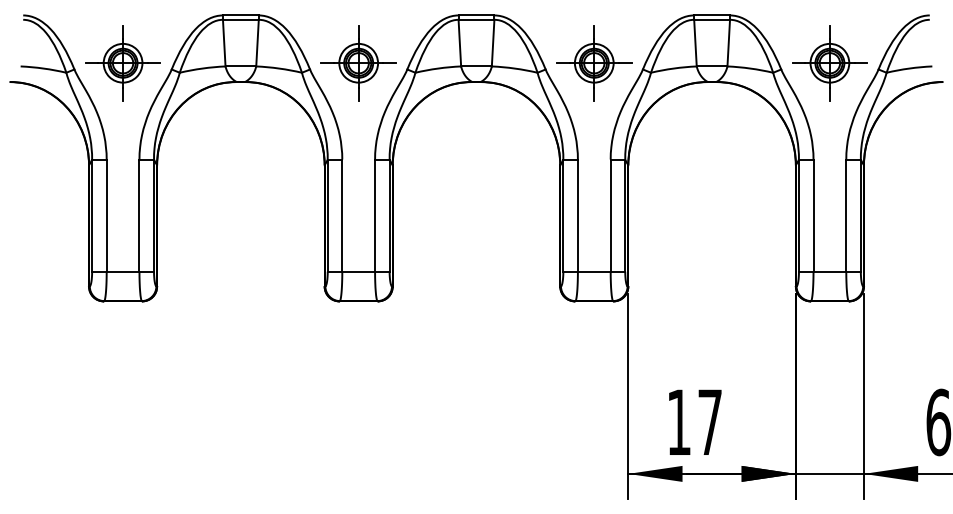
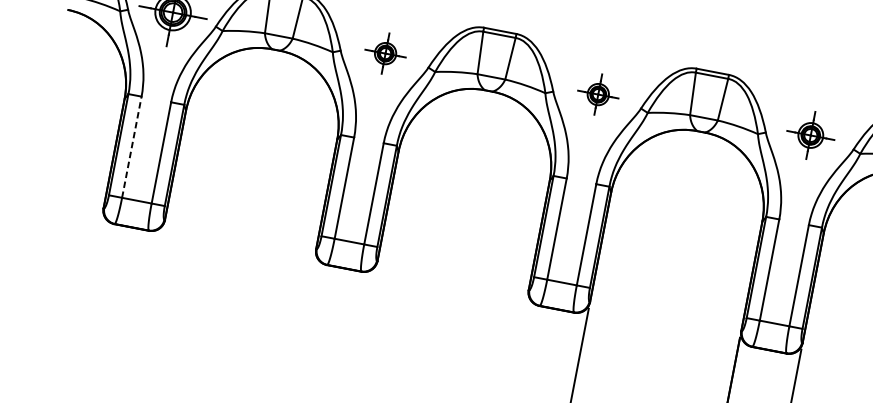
part: (358, 63) -> (385, 53), size x0.6
part: (594, 63) -> (598, 94), size x0.6
part: (829, 63) -> (810, 135), size x0.7
line: (106, 215) -> (131, 147), solid -> dashed

